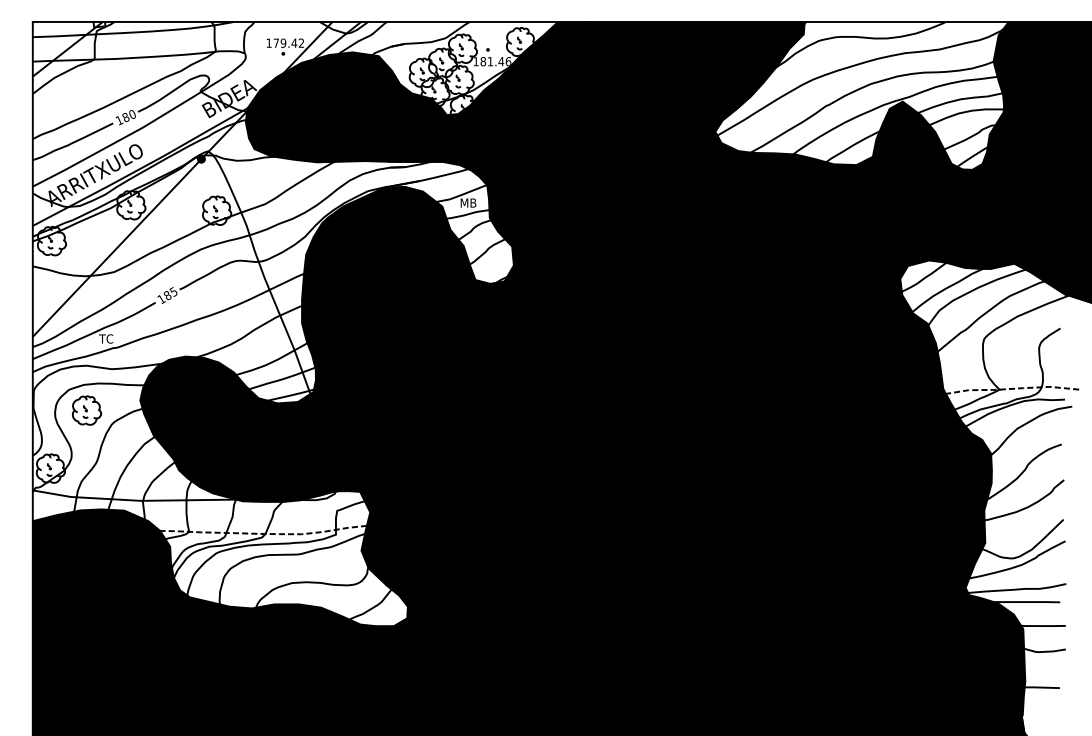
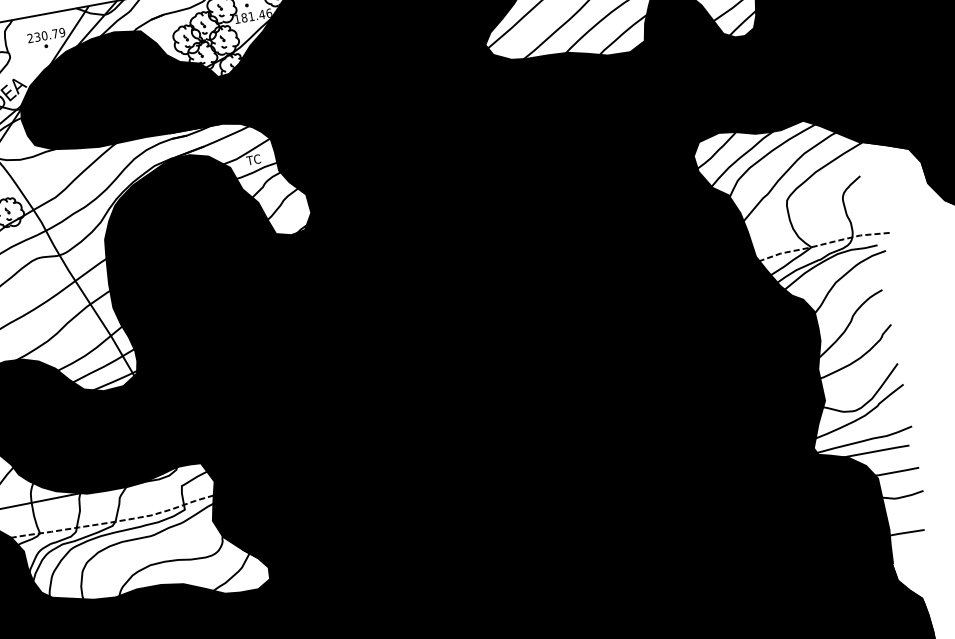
text: (285, 42) -> (46, 34), 179.42 -> 230.79
text: (467, 202) -> (254, 159), MB -> TC

